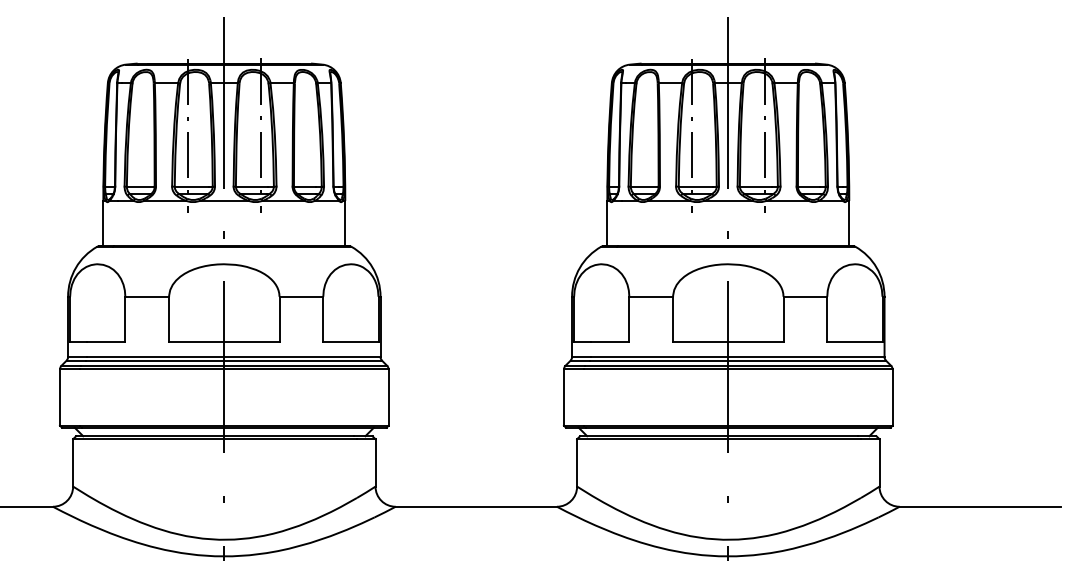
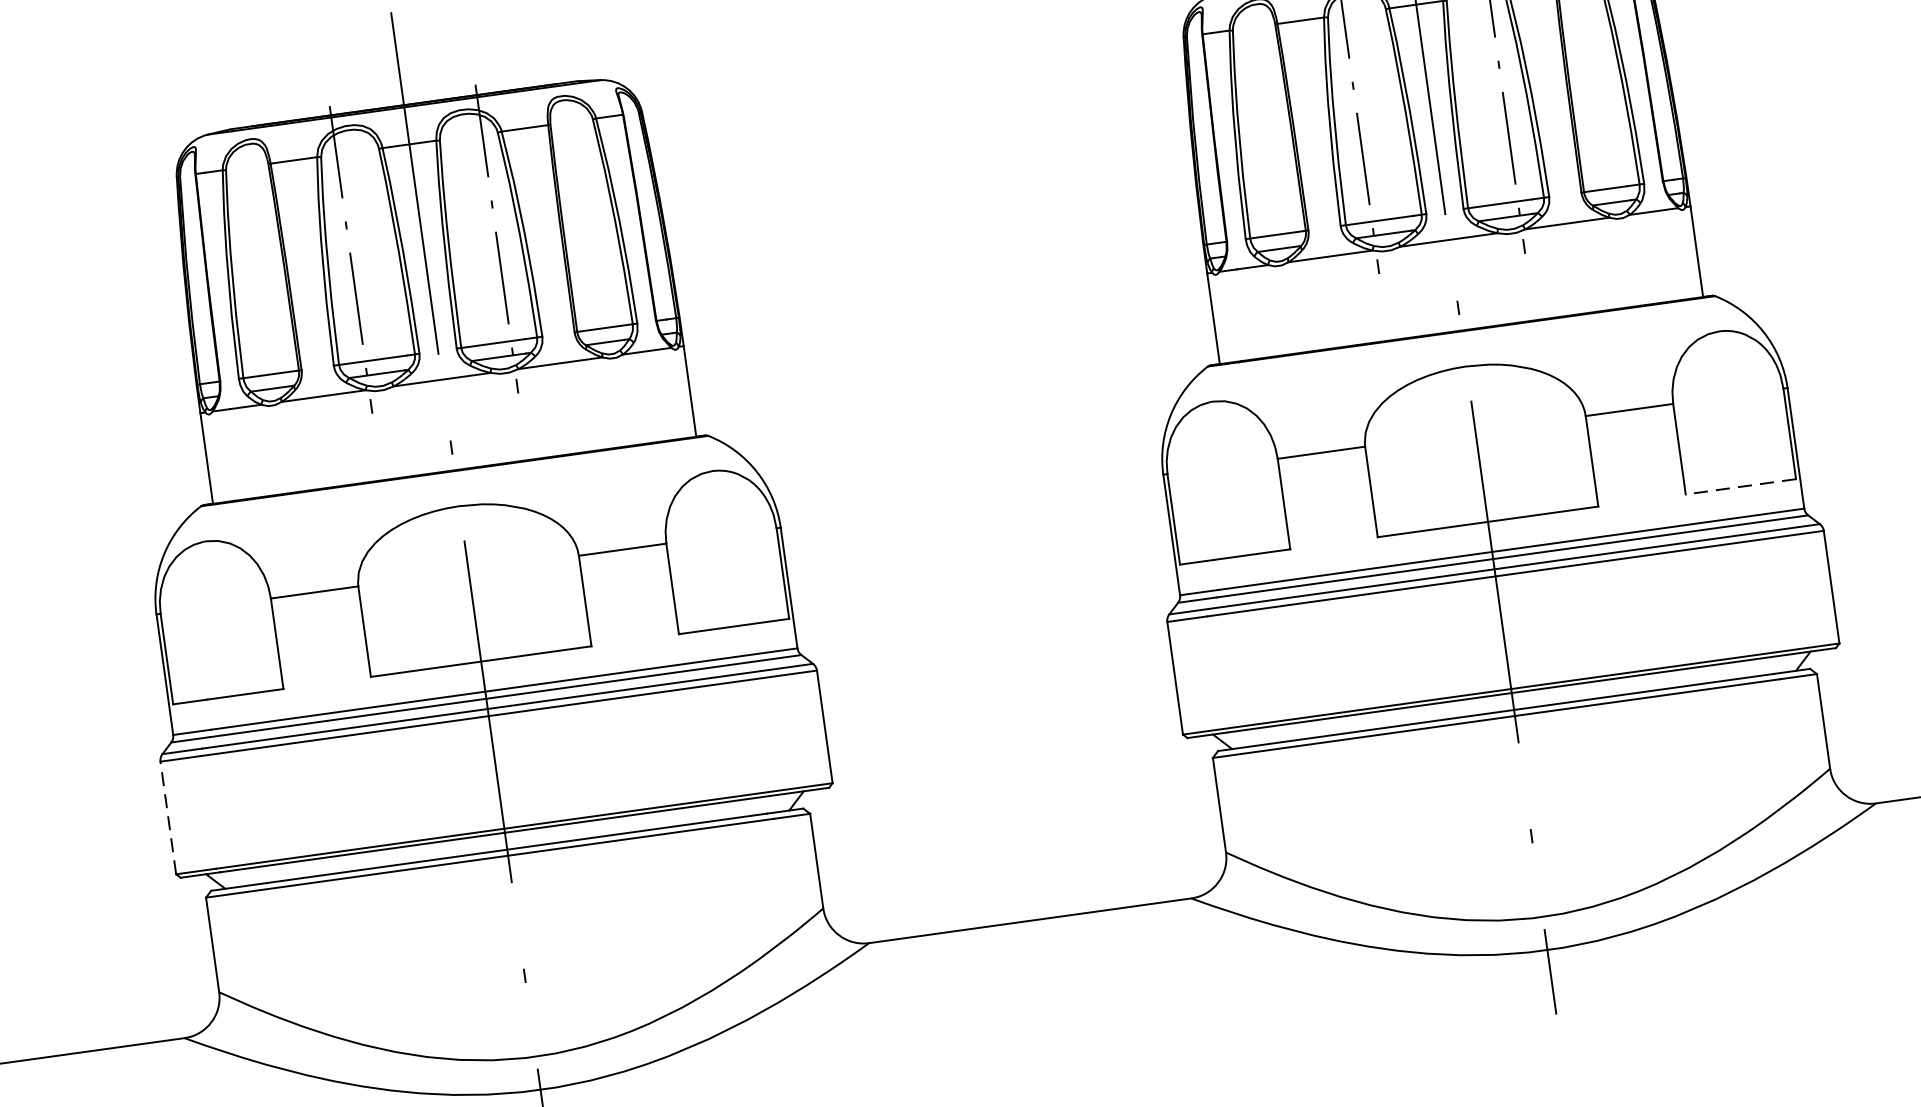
line: (854, 342) -> (1740, 487), solid -> dashed
line: (60, 397) -> (169, 817), solid -> dashed

